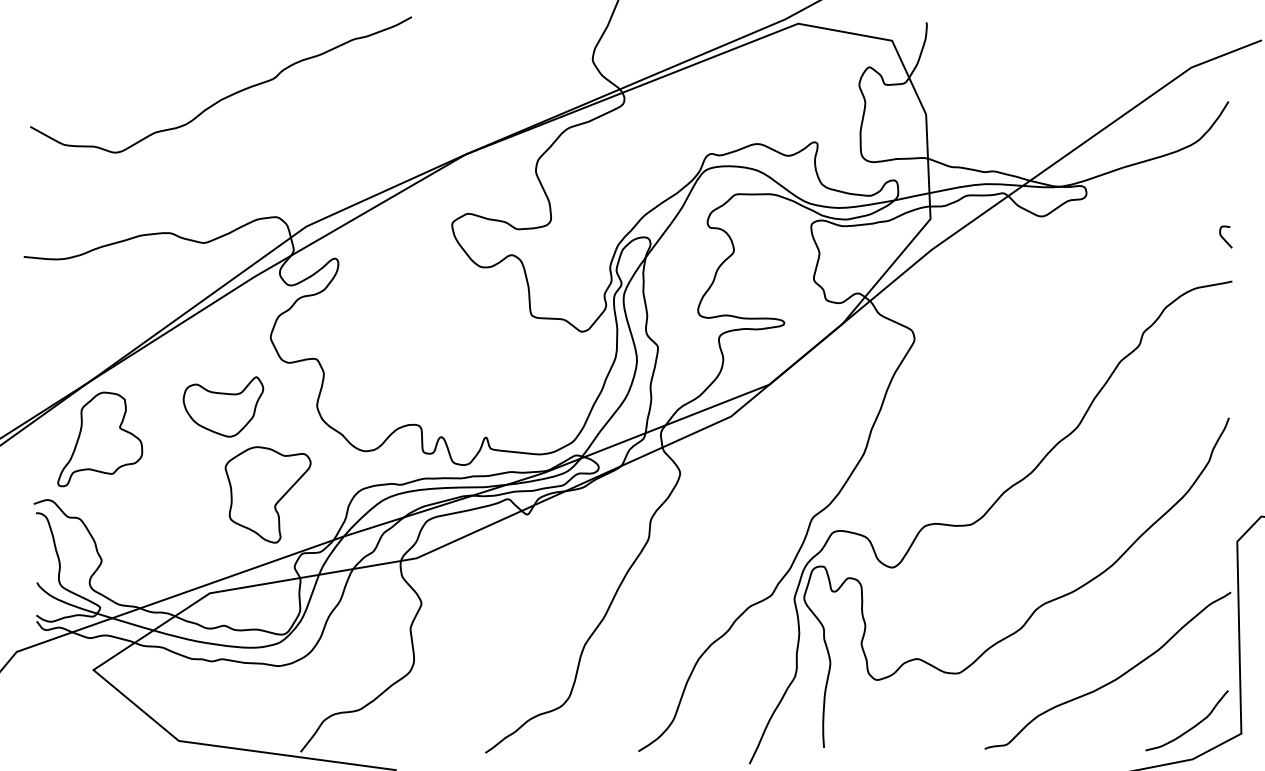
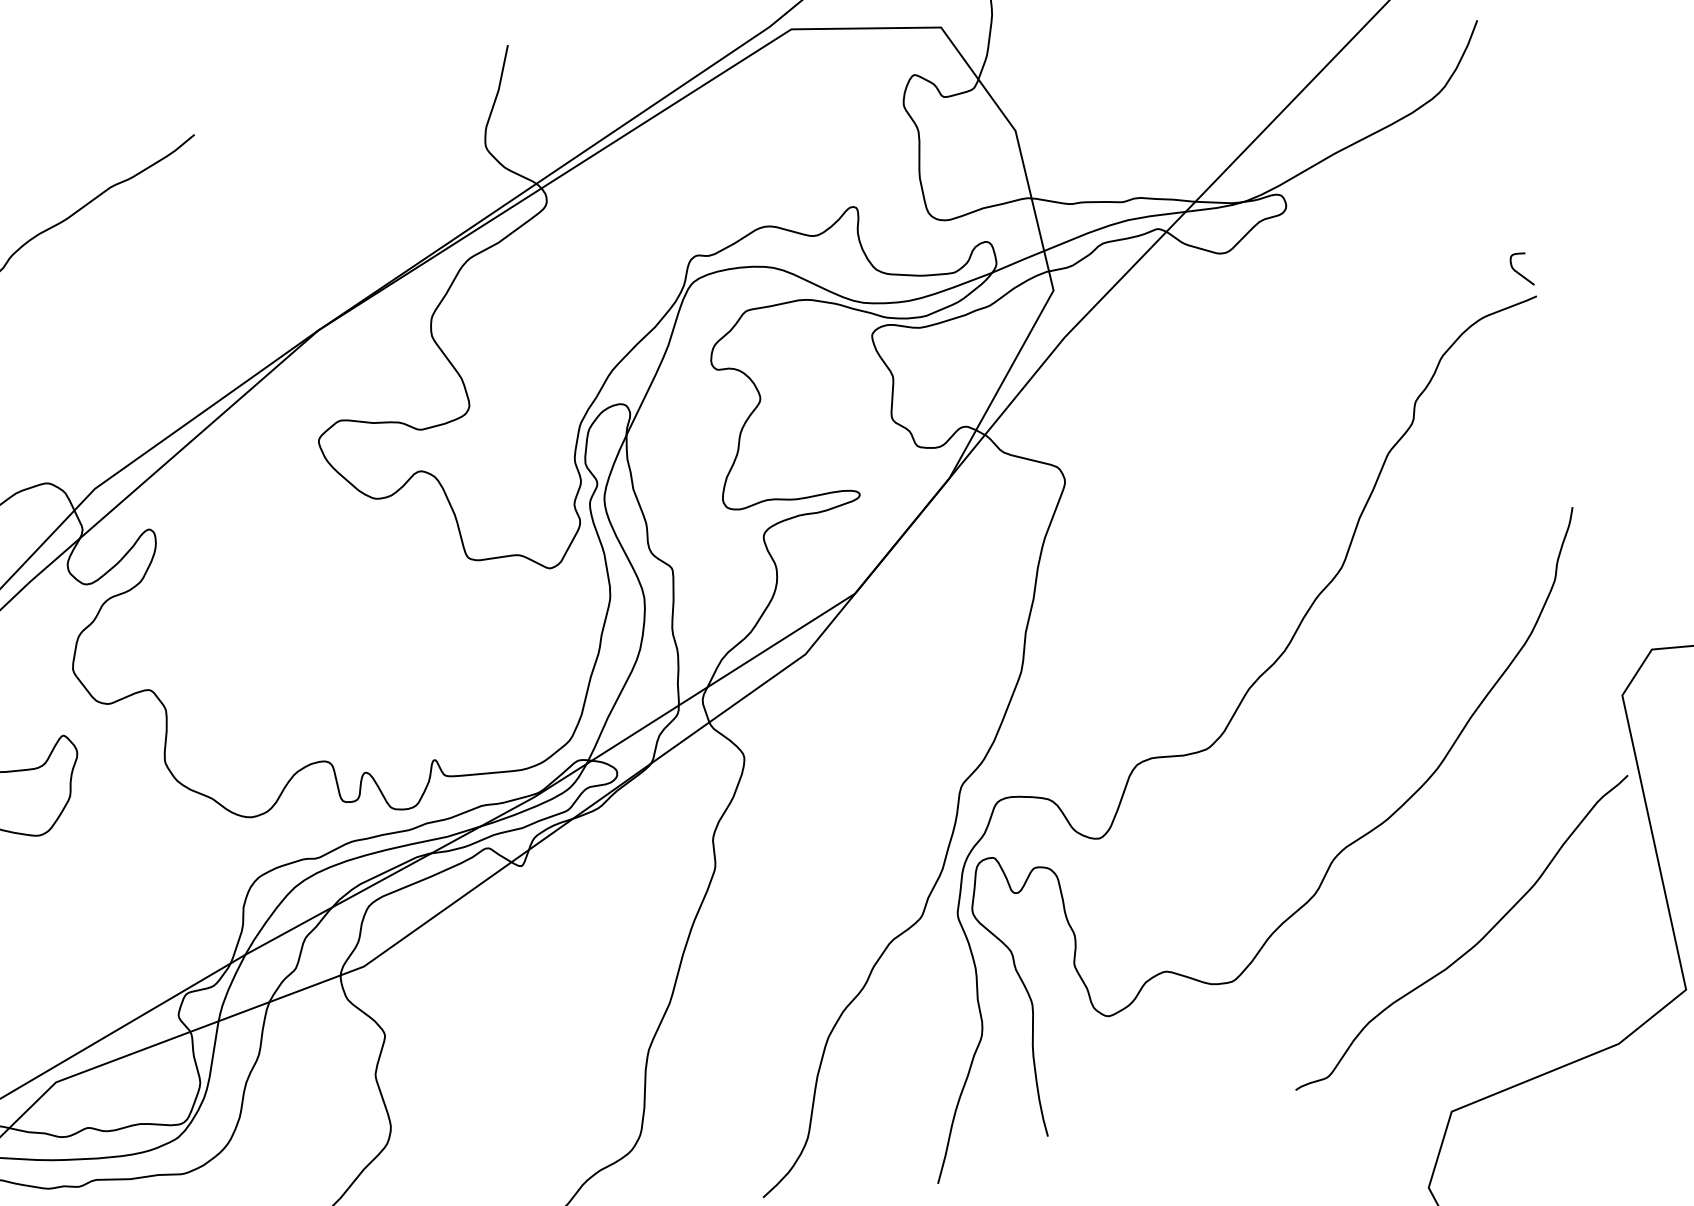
curve: (1223, 237) -> (1517, 271), moved
part: (267, 494) -> (115, 912), removed
curve: (1192, 726) -> (1608, 993), removed

